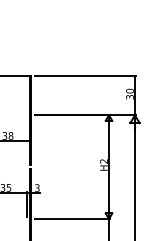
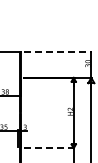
line: (86, 76) -> (58, 51), solid -> dashed
line: (73, 219) -> (49, 148), solid -> dashed

